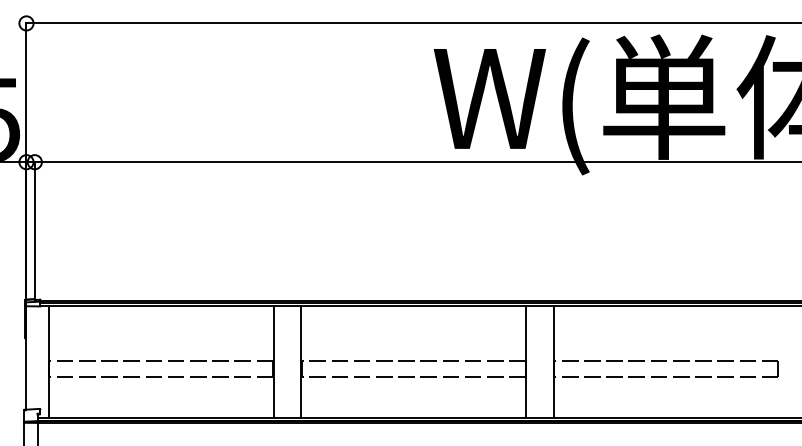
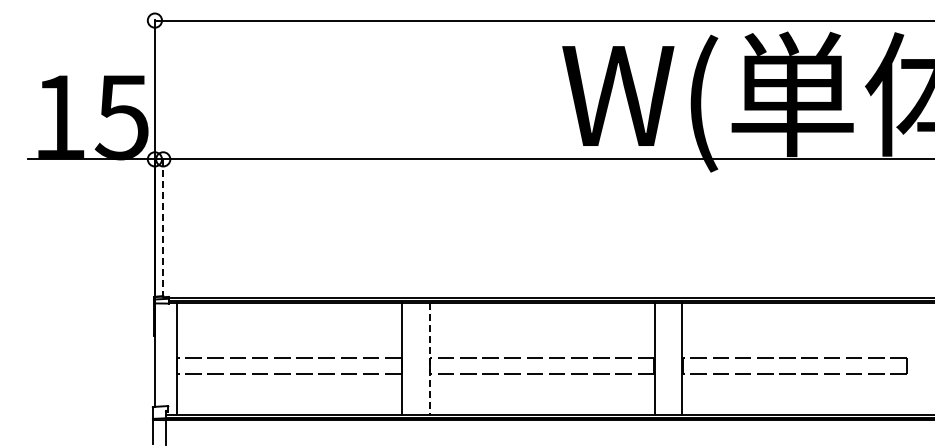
line: (35, 230) -> (163, 227), solid -> dashed
line: (301, 362) -> (429, 359), solid -> dashed

